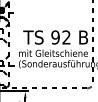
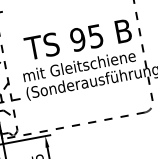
text: (66, 37) -> (95, 36), 92 -> 95

